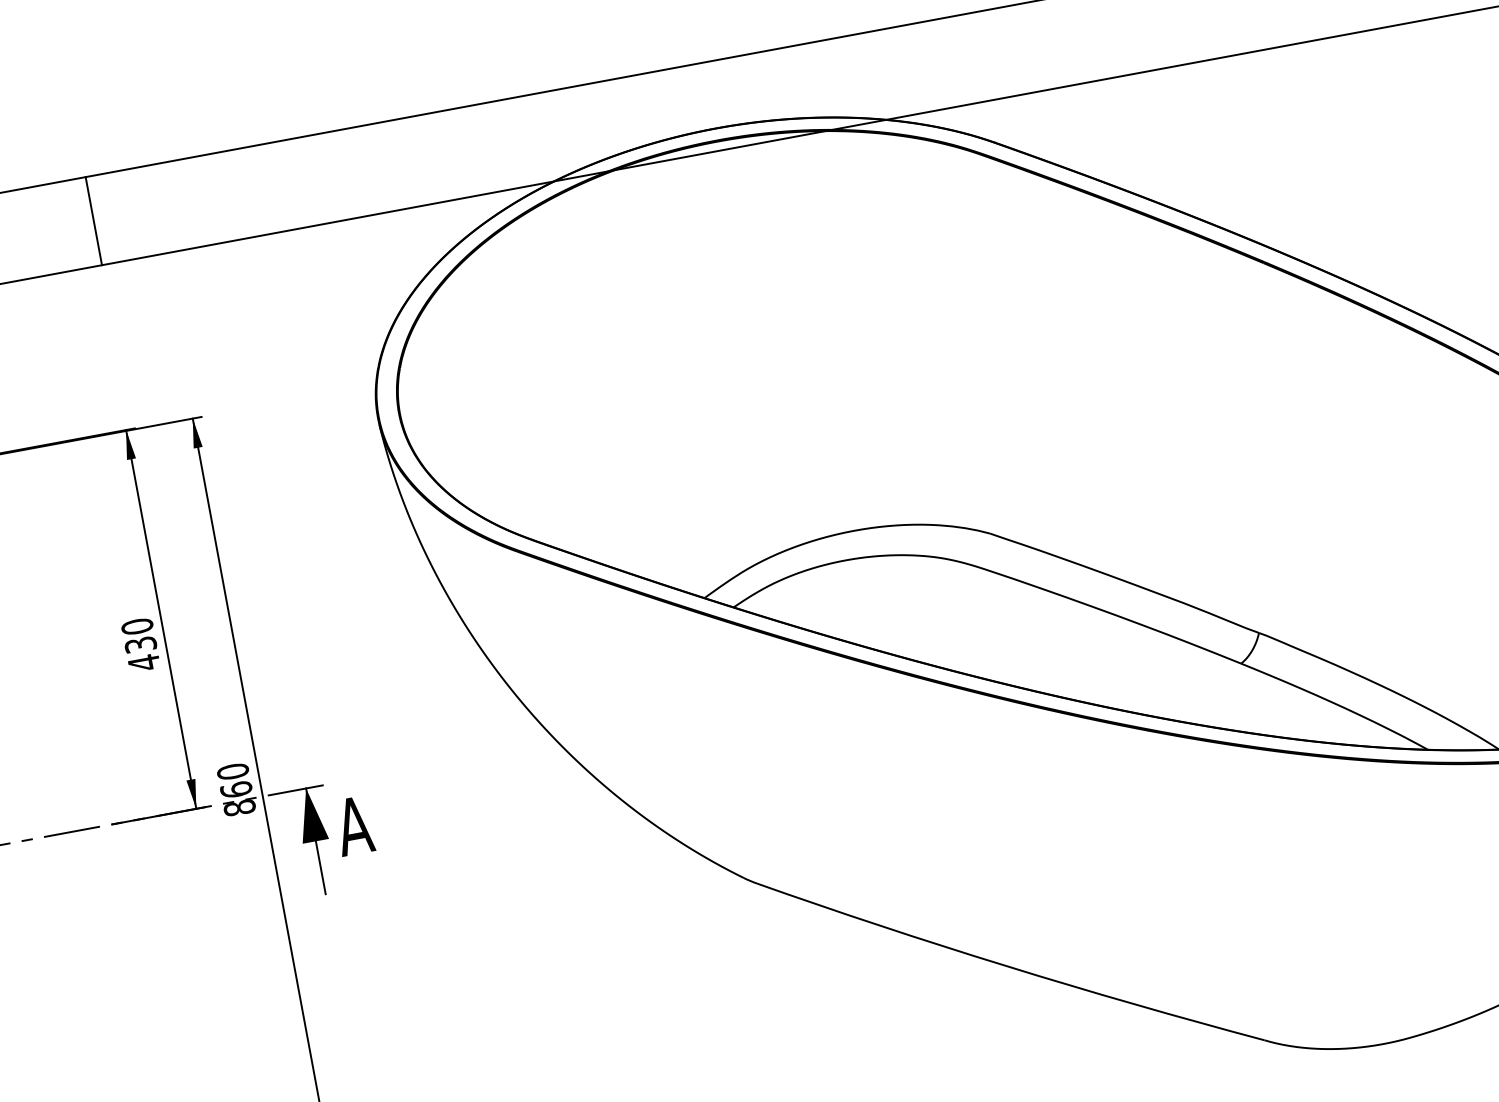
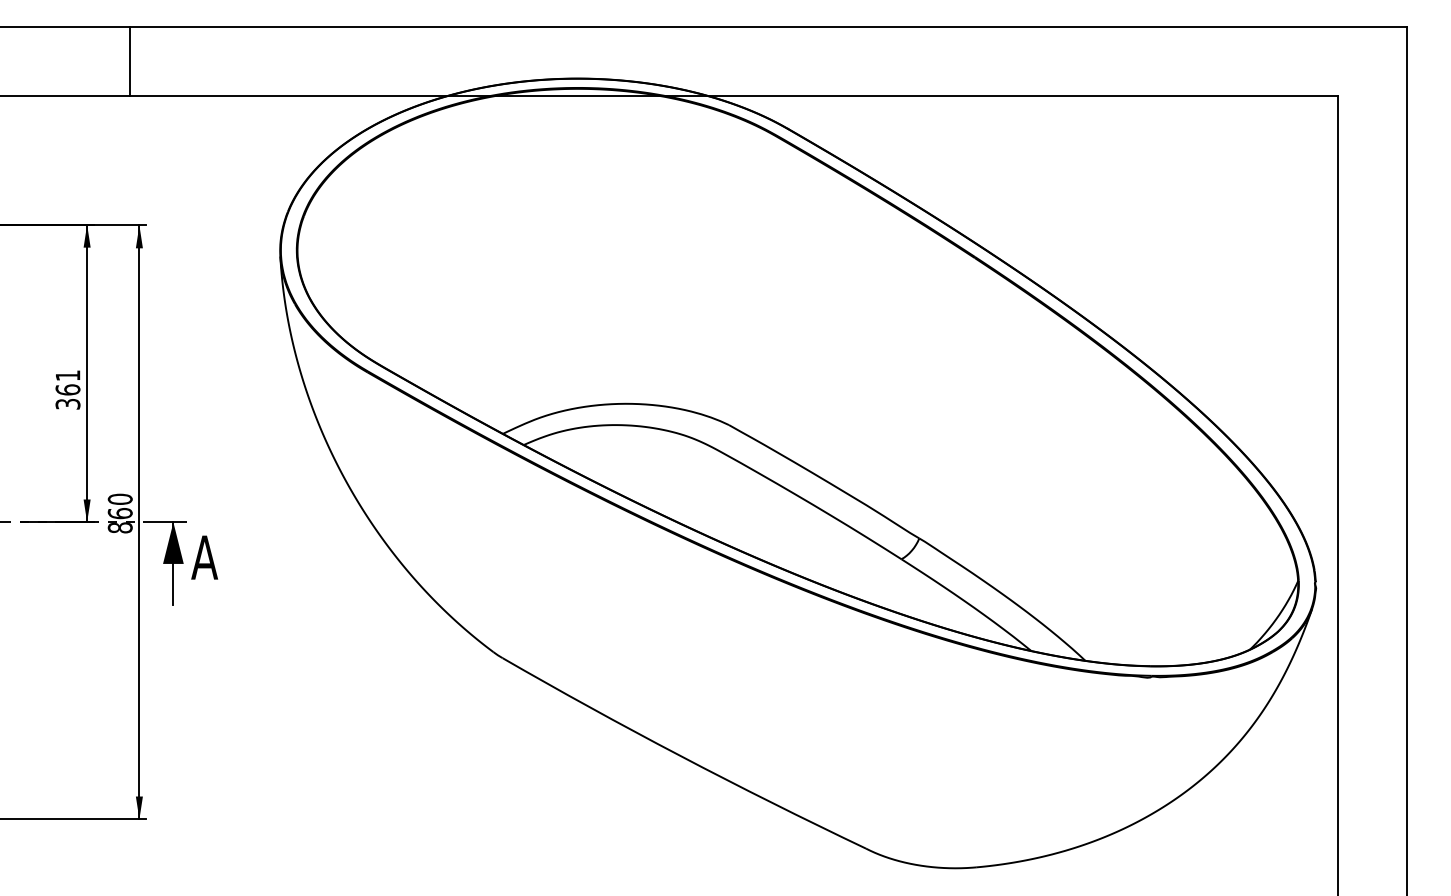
line: (94, 221) -> (130, 61), moved
text: (140, 645) -> (67, 390), 430 -> 361

